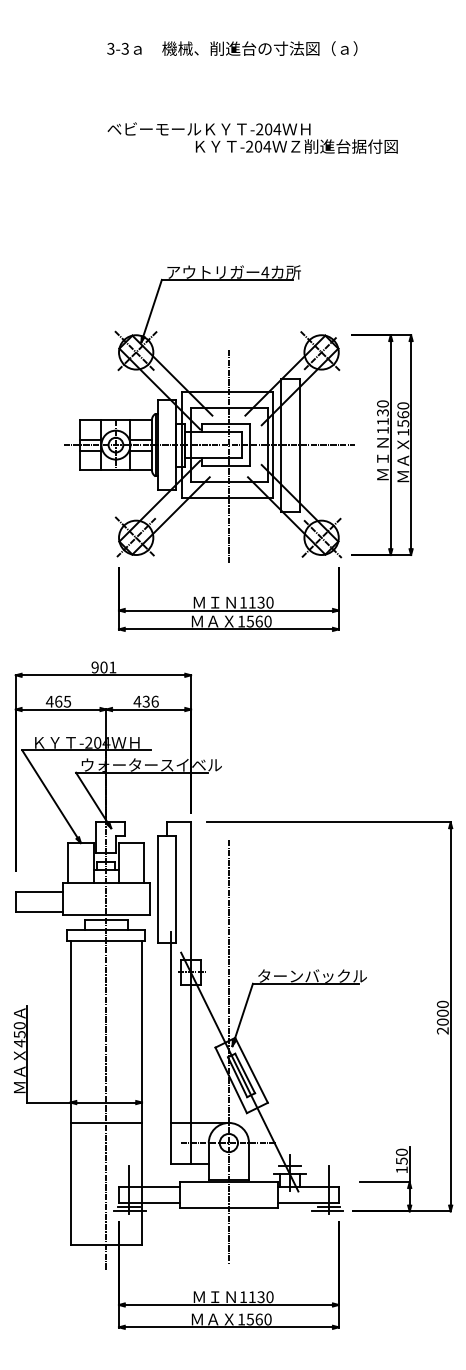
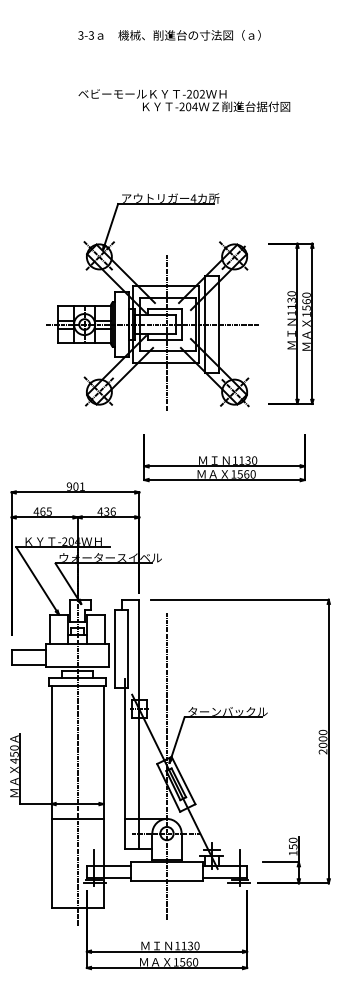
text: (277, 129) -> (202, 94), -204 -> -202
part: (382, 444) -> (291, 323), moved
part: (228, 599) -> (224, 458), moved

